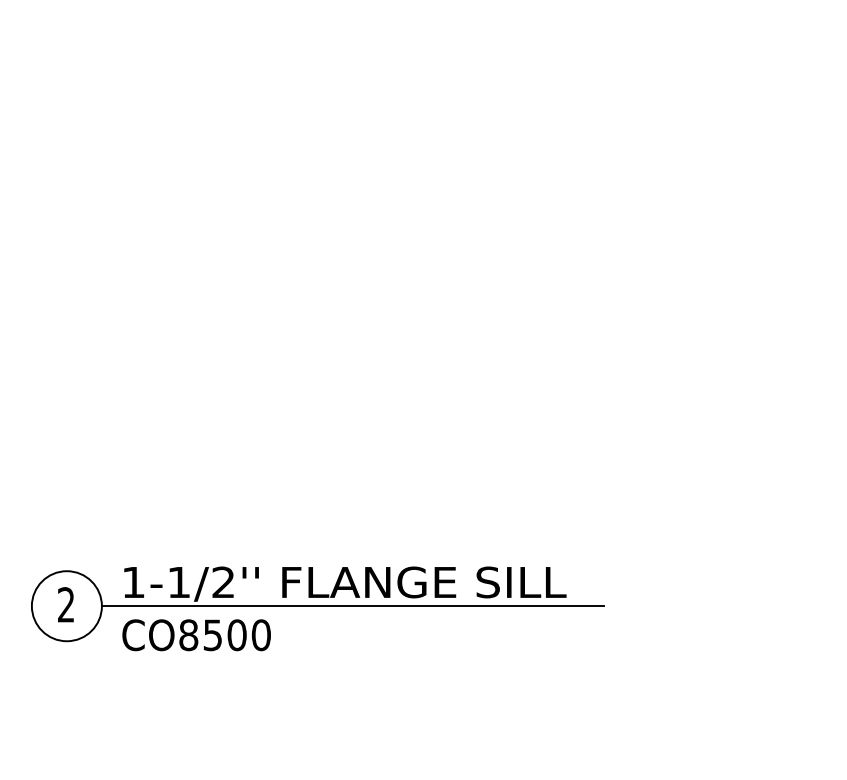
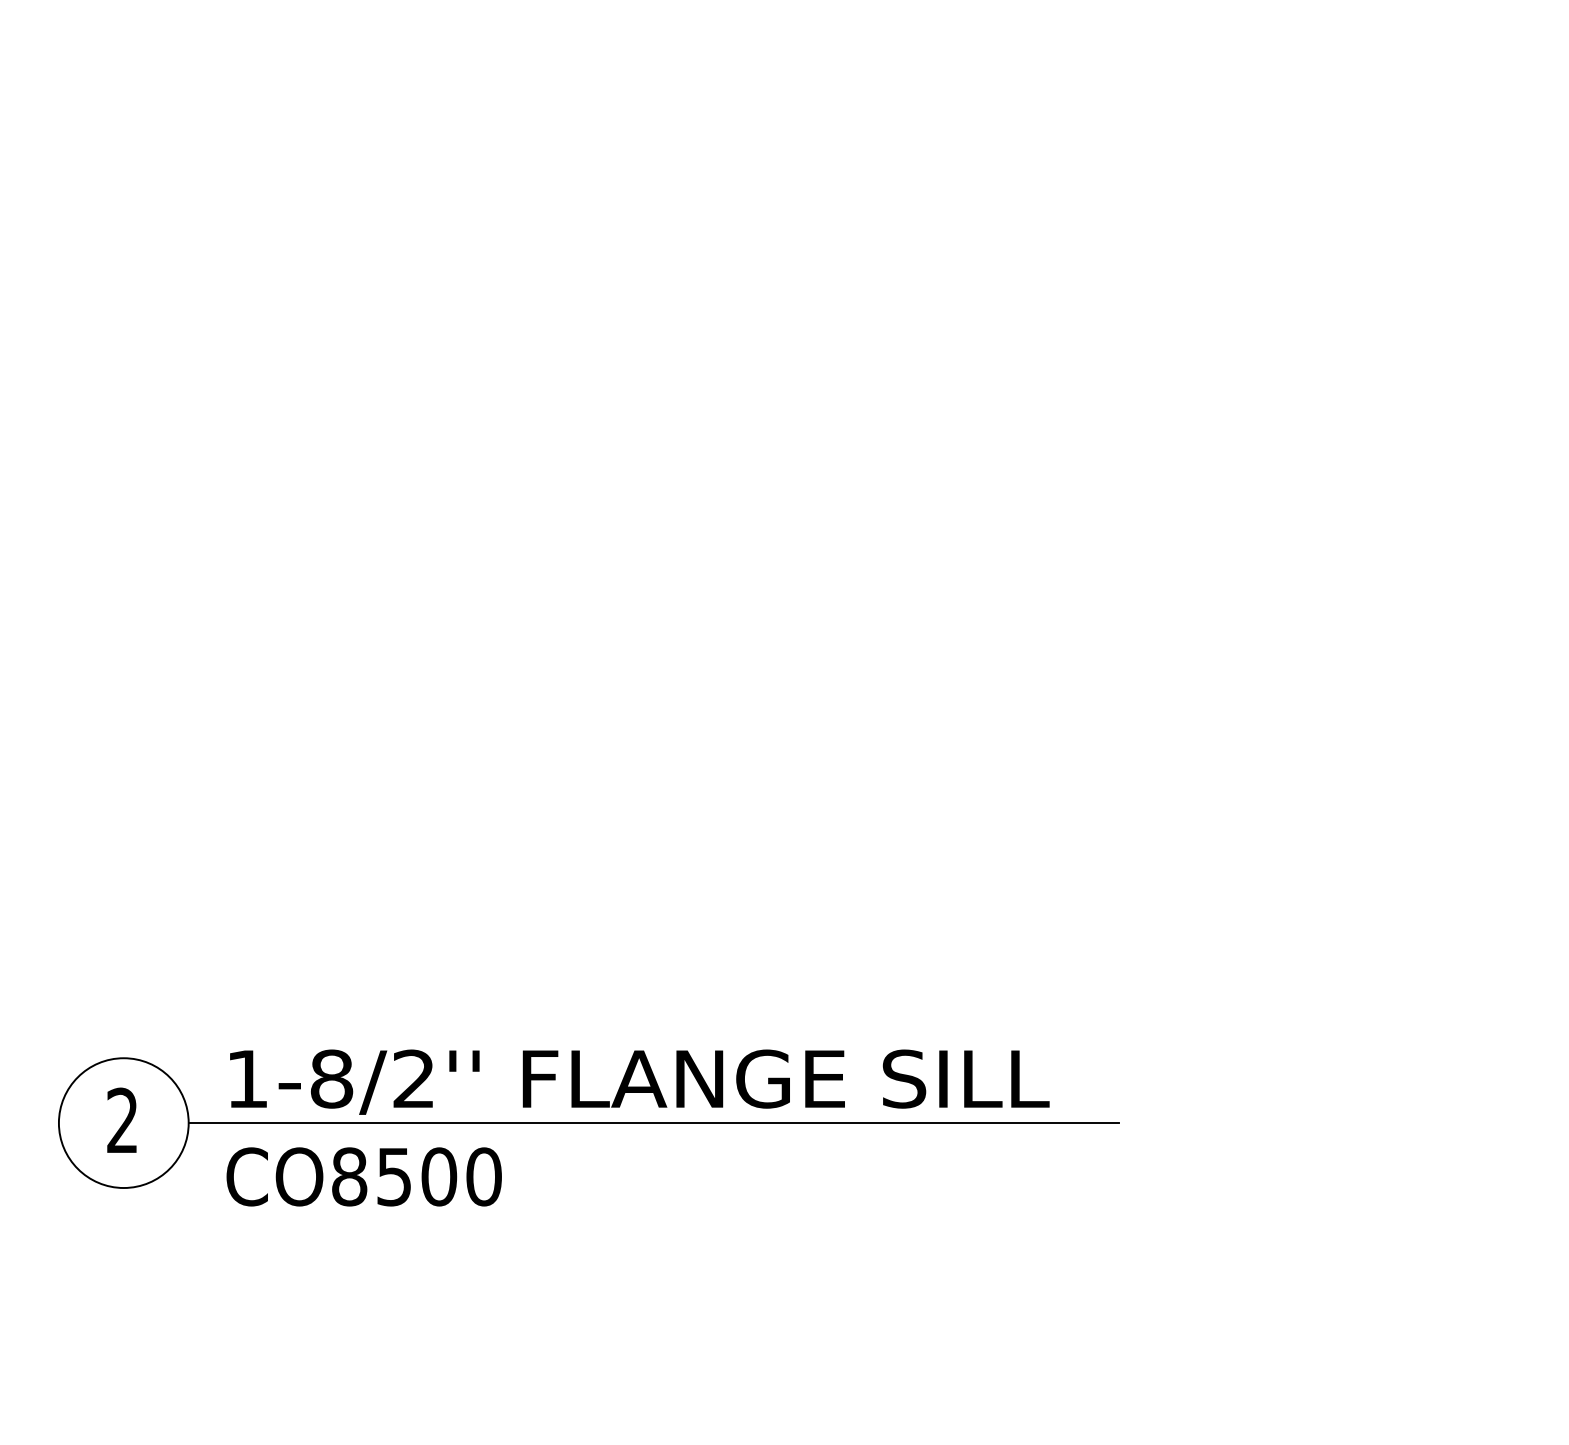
text: (178, 582) -> (330, 1079), 1-1/2'' -> 1-8/2''

